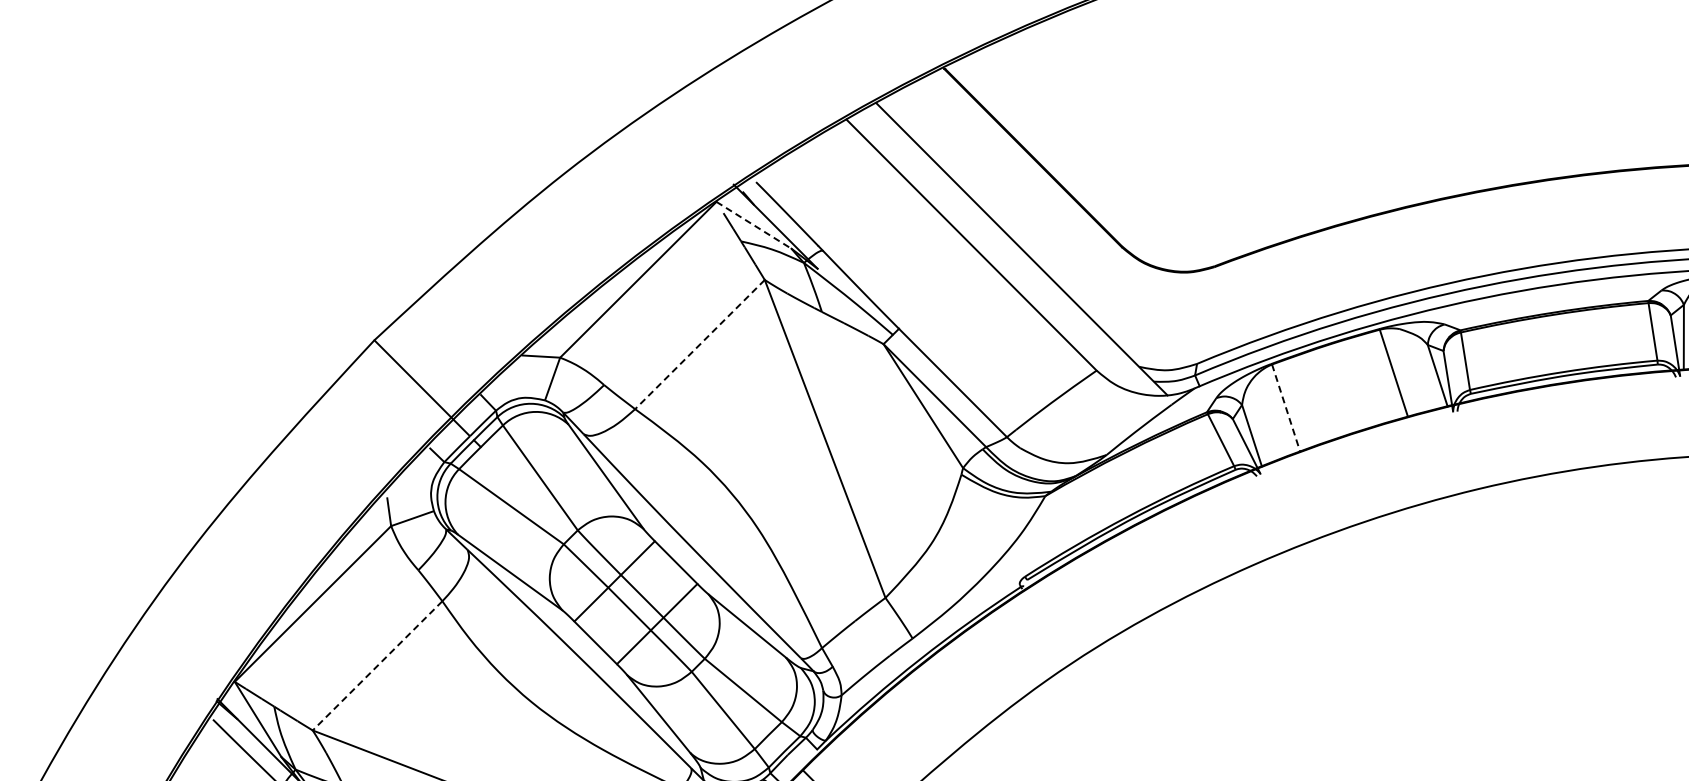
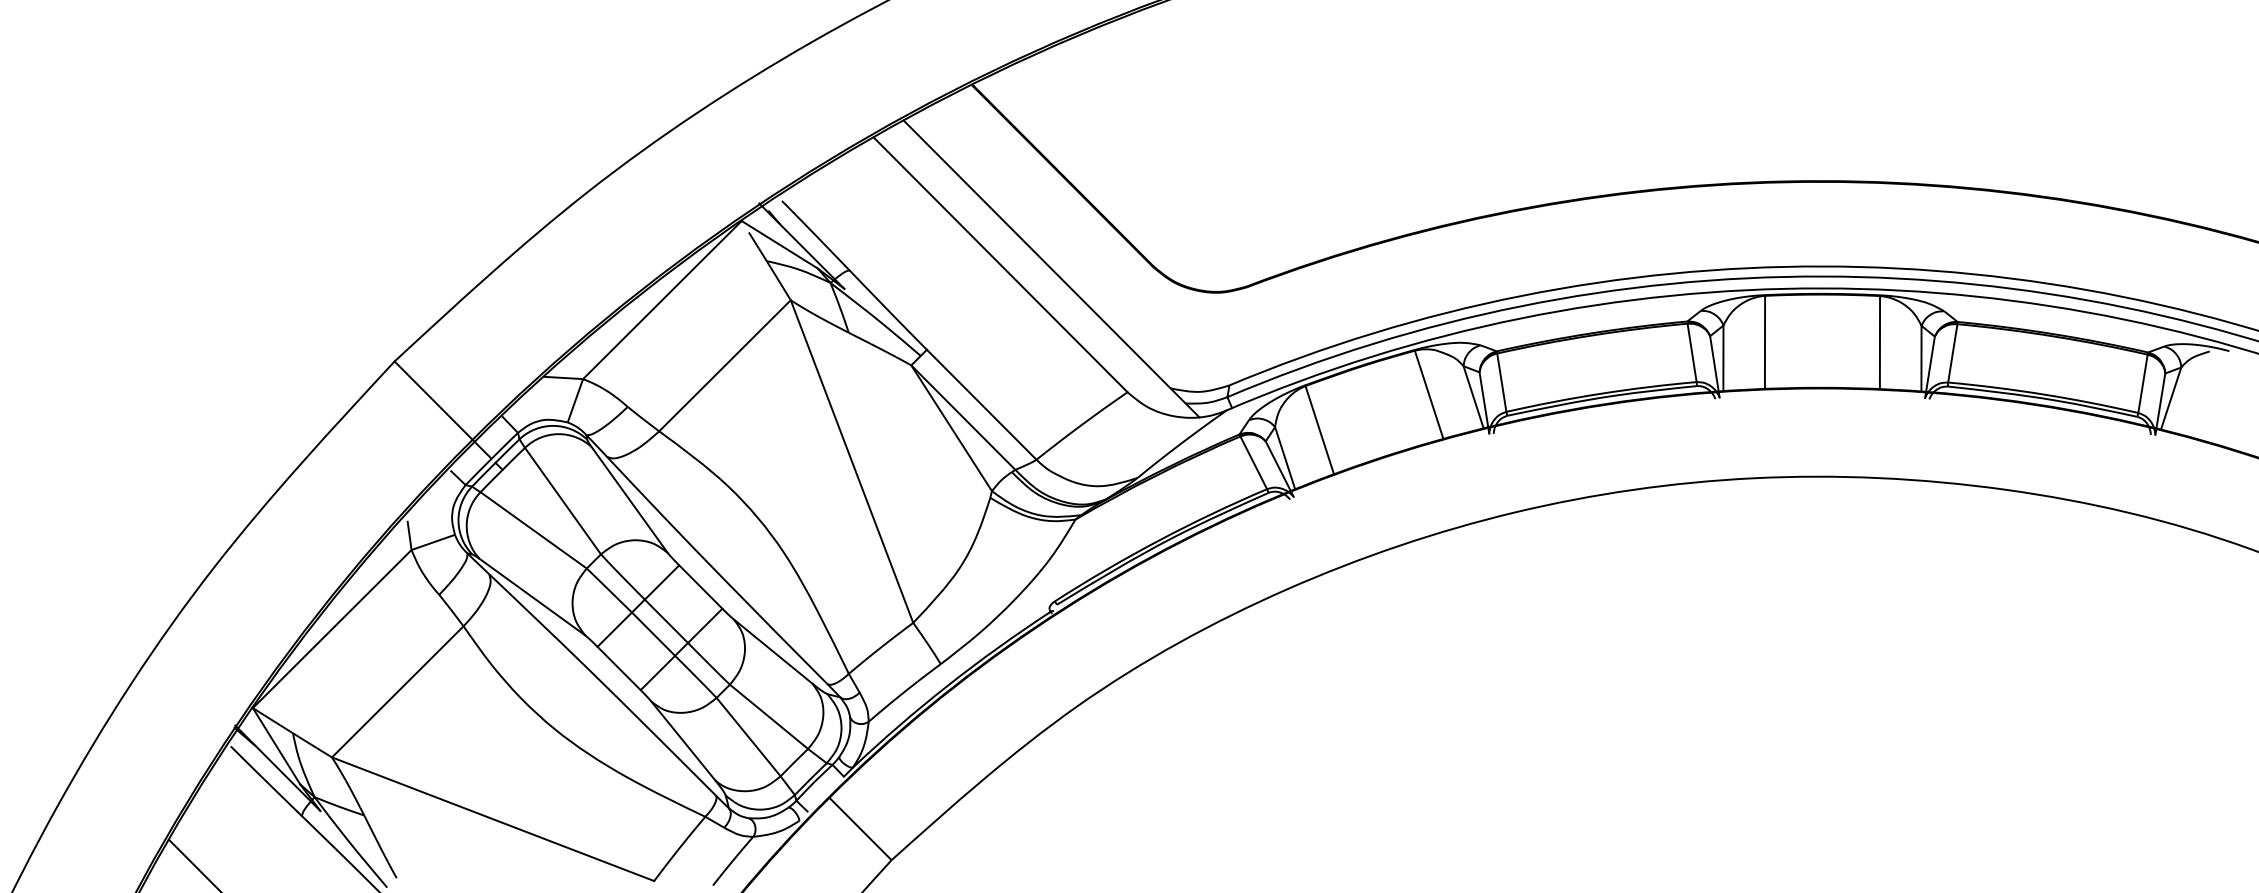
line: (753, 225) -> (779, 244), dashed -> solid
line: (699, 344) -> (724, 365), dashed -> solid
line: (1285, 408) -> (1319, 430), dashed -> solid
line: (377, 665) -> (397, 691), dashed -> solid

